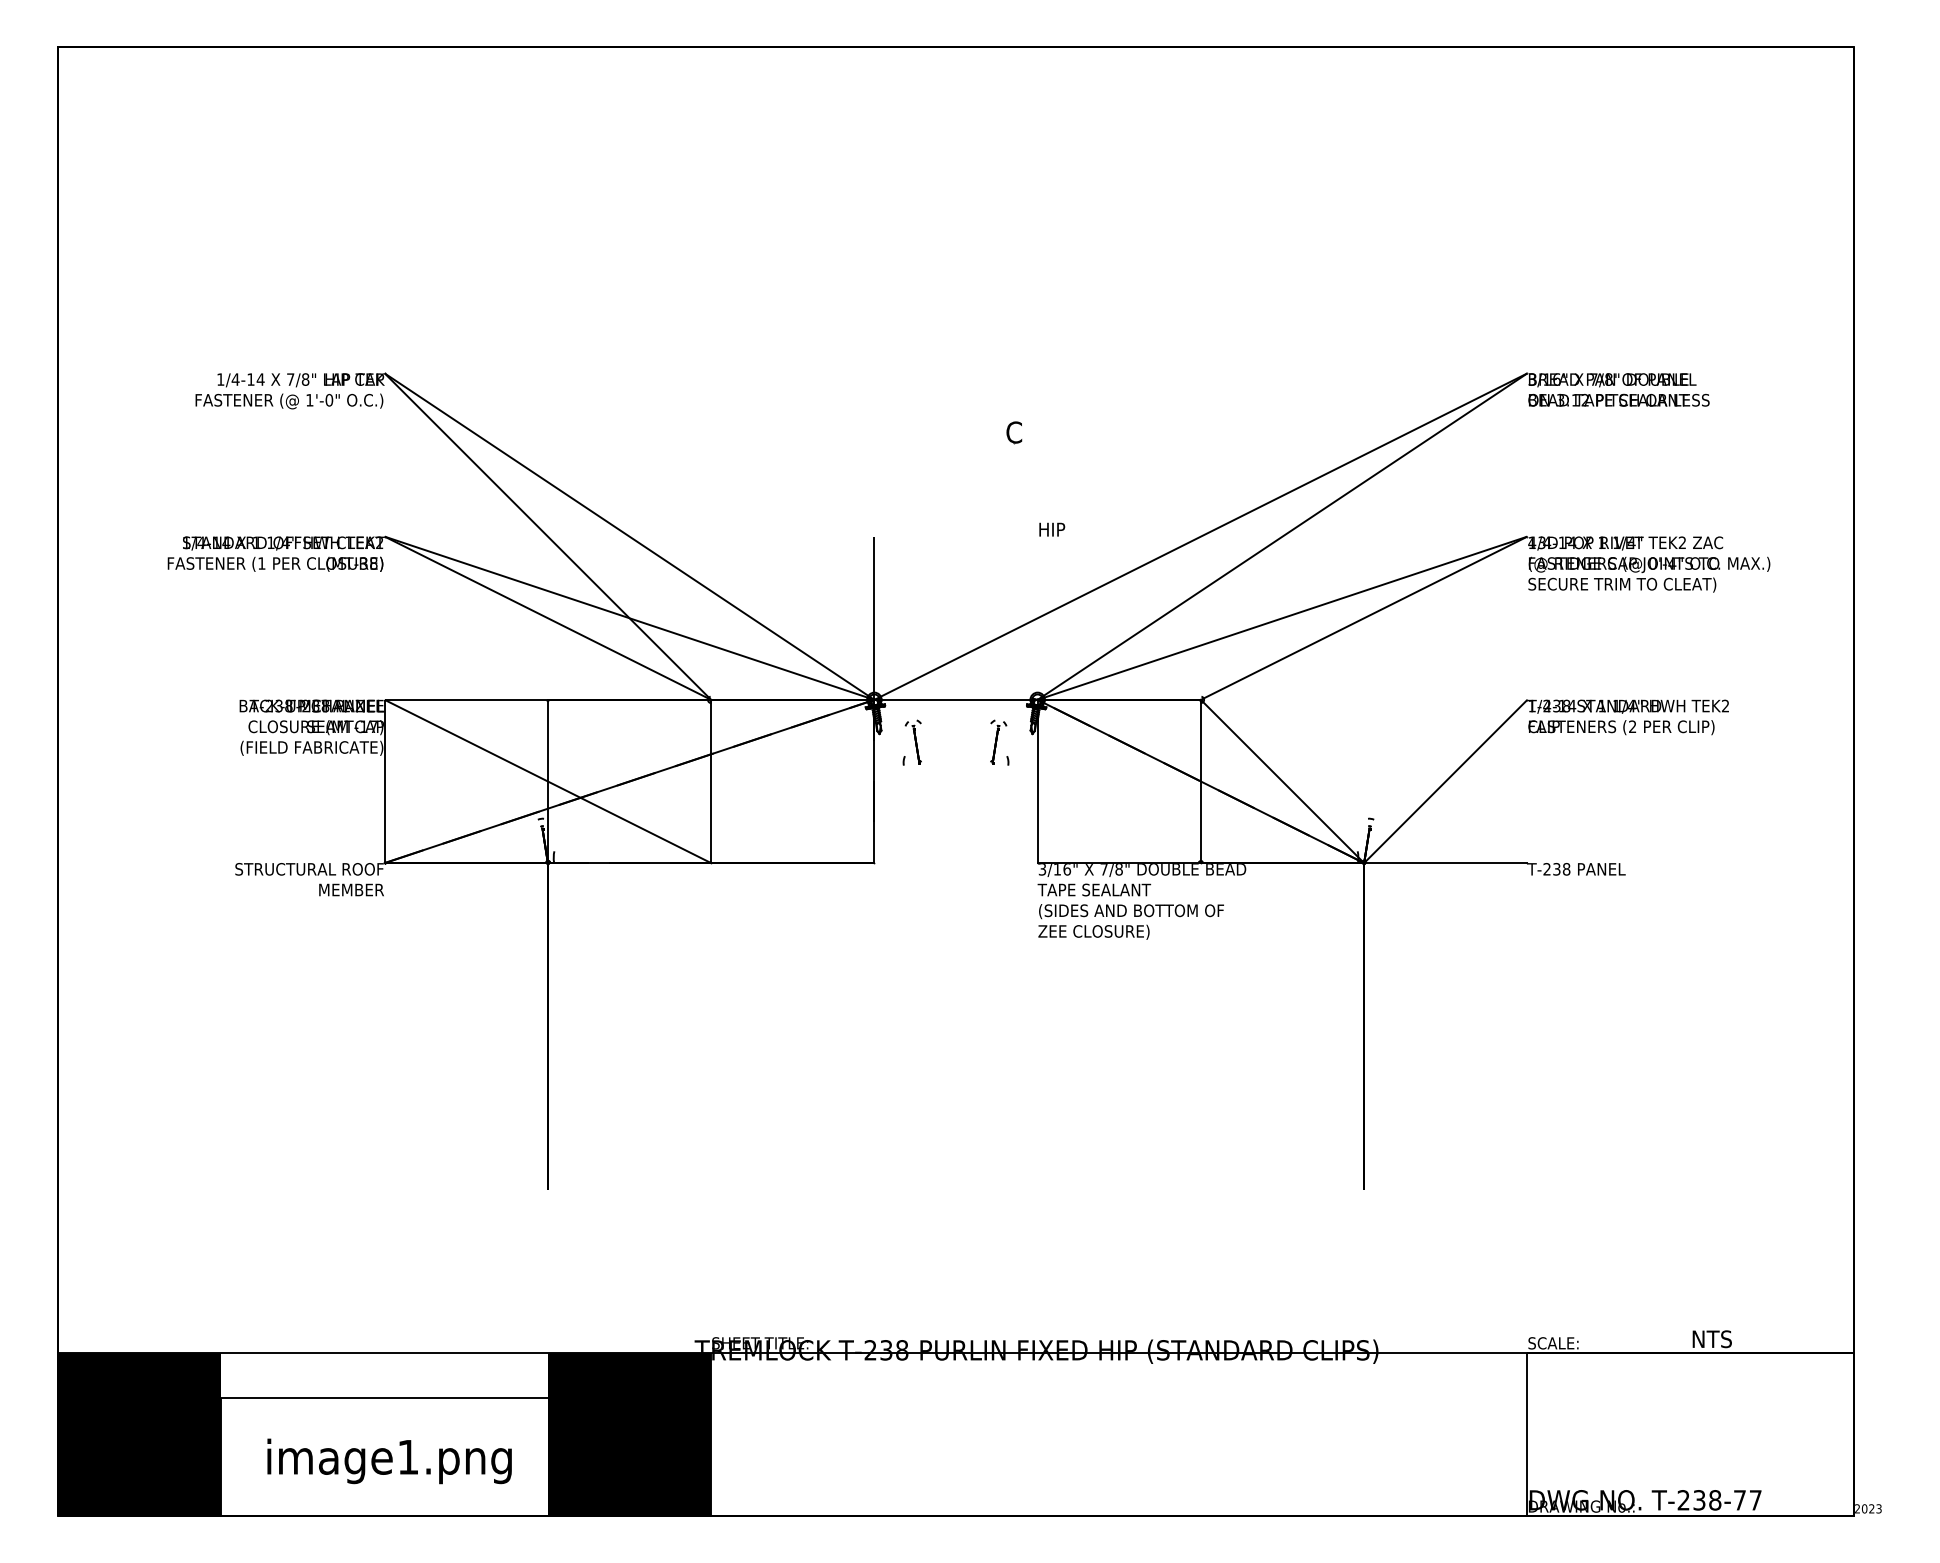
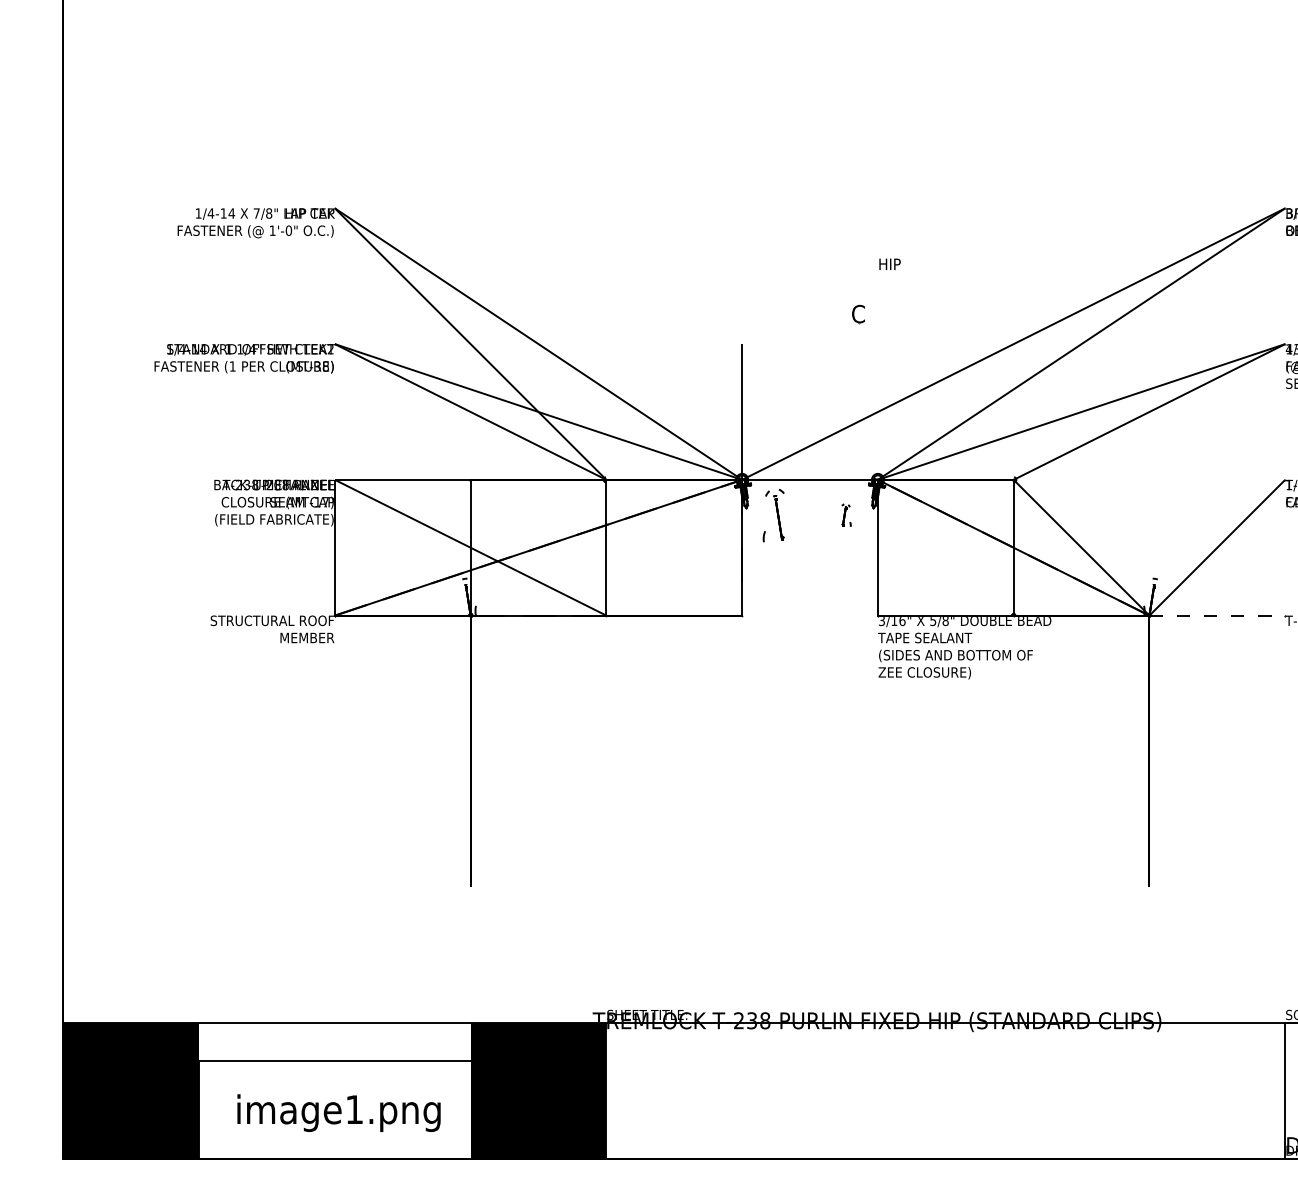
part: (1014, 432) -> (858, 314), moved
text: (1052, 529) -> (890, 264), moved
part: (911, 742) -> (773, 515), size x1.4
part: (999, 742) -> (846, 515), size x0.6
line: (1445, 863) -> (1217, 615), solid -> dashed
text: (1103, 869) -> (932, 620), 7/8" -> 5/8"

